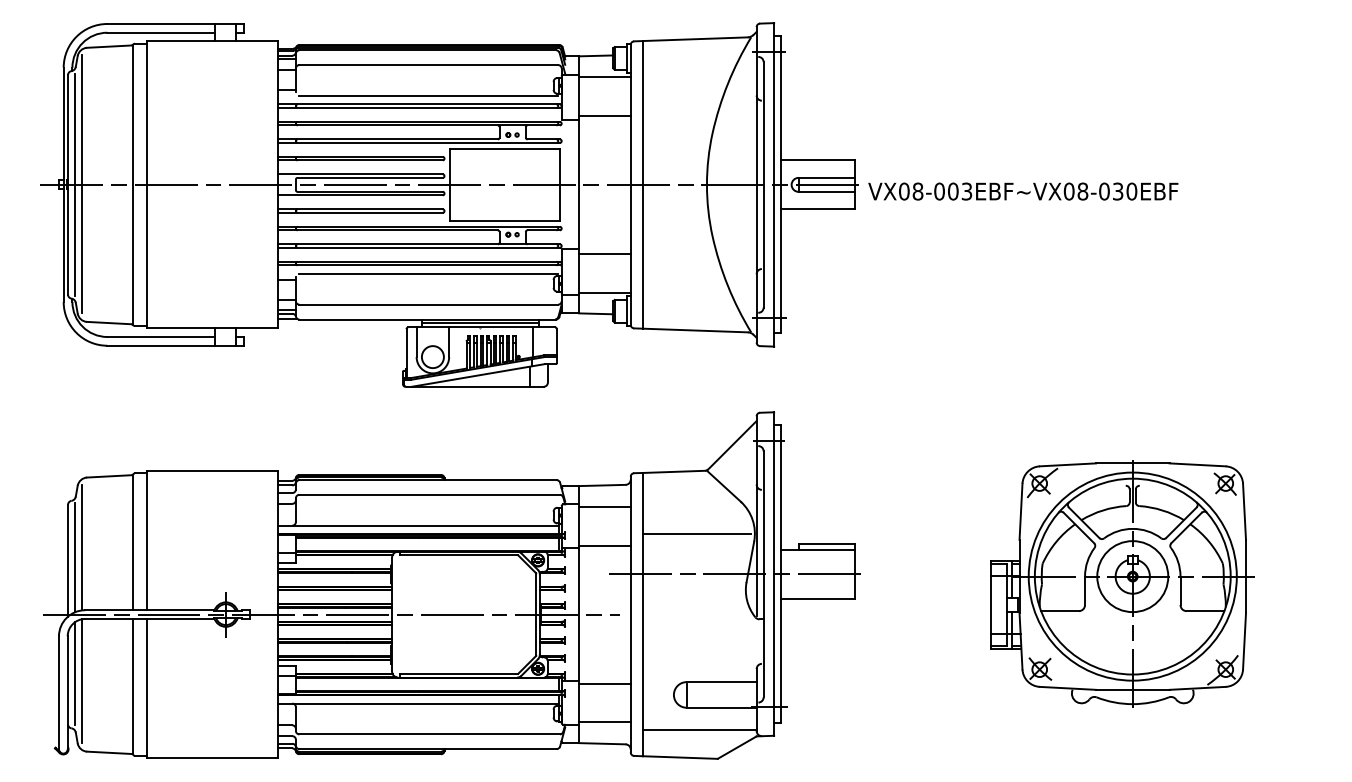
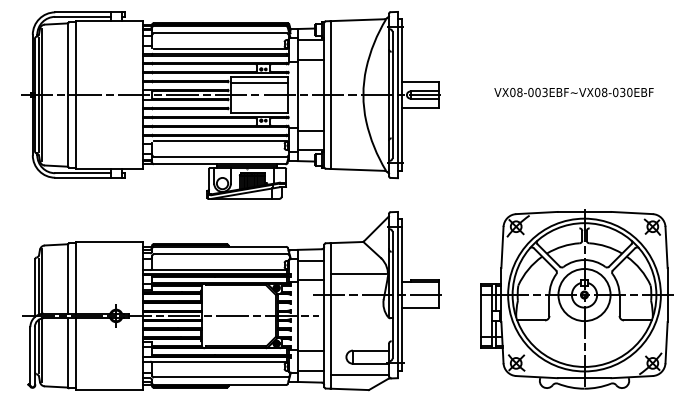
line: (504, 162) -> (259, 83), added
text: (1022, 191) -> (573, 92), moved
part: (1121, 582) -> (576, 299), size x1.43

